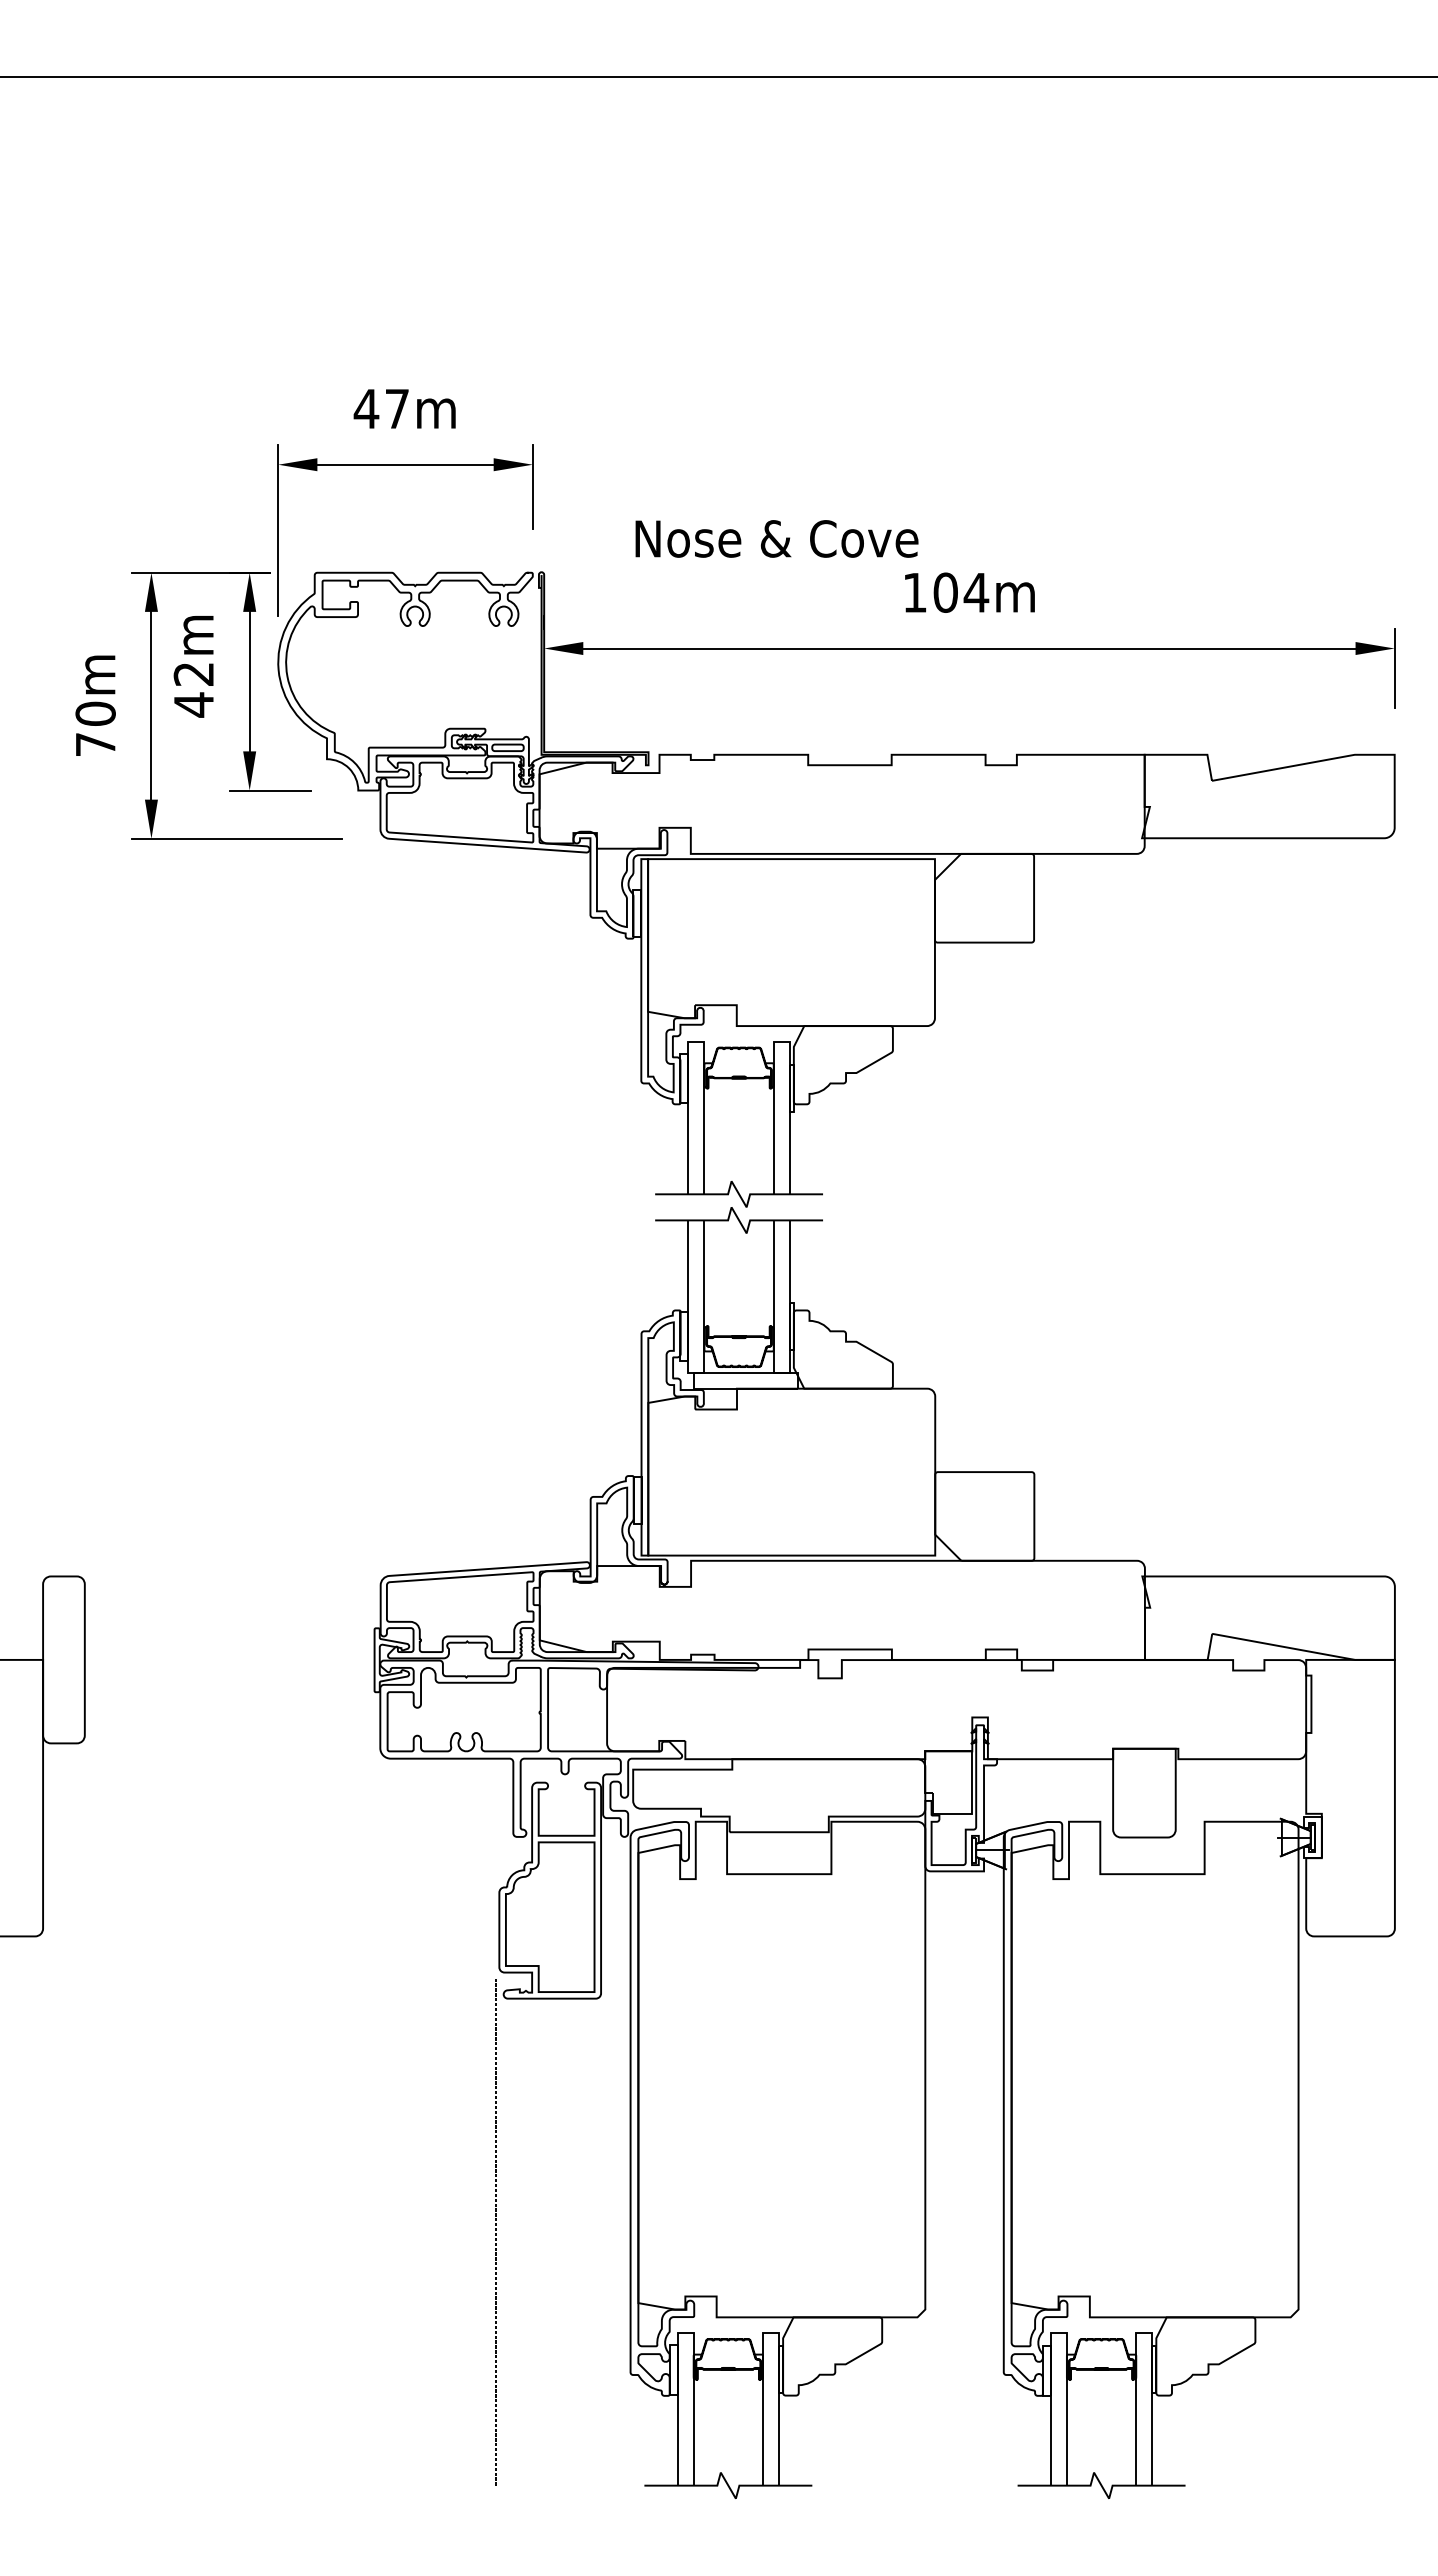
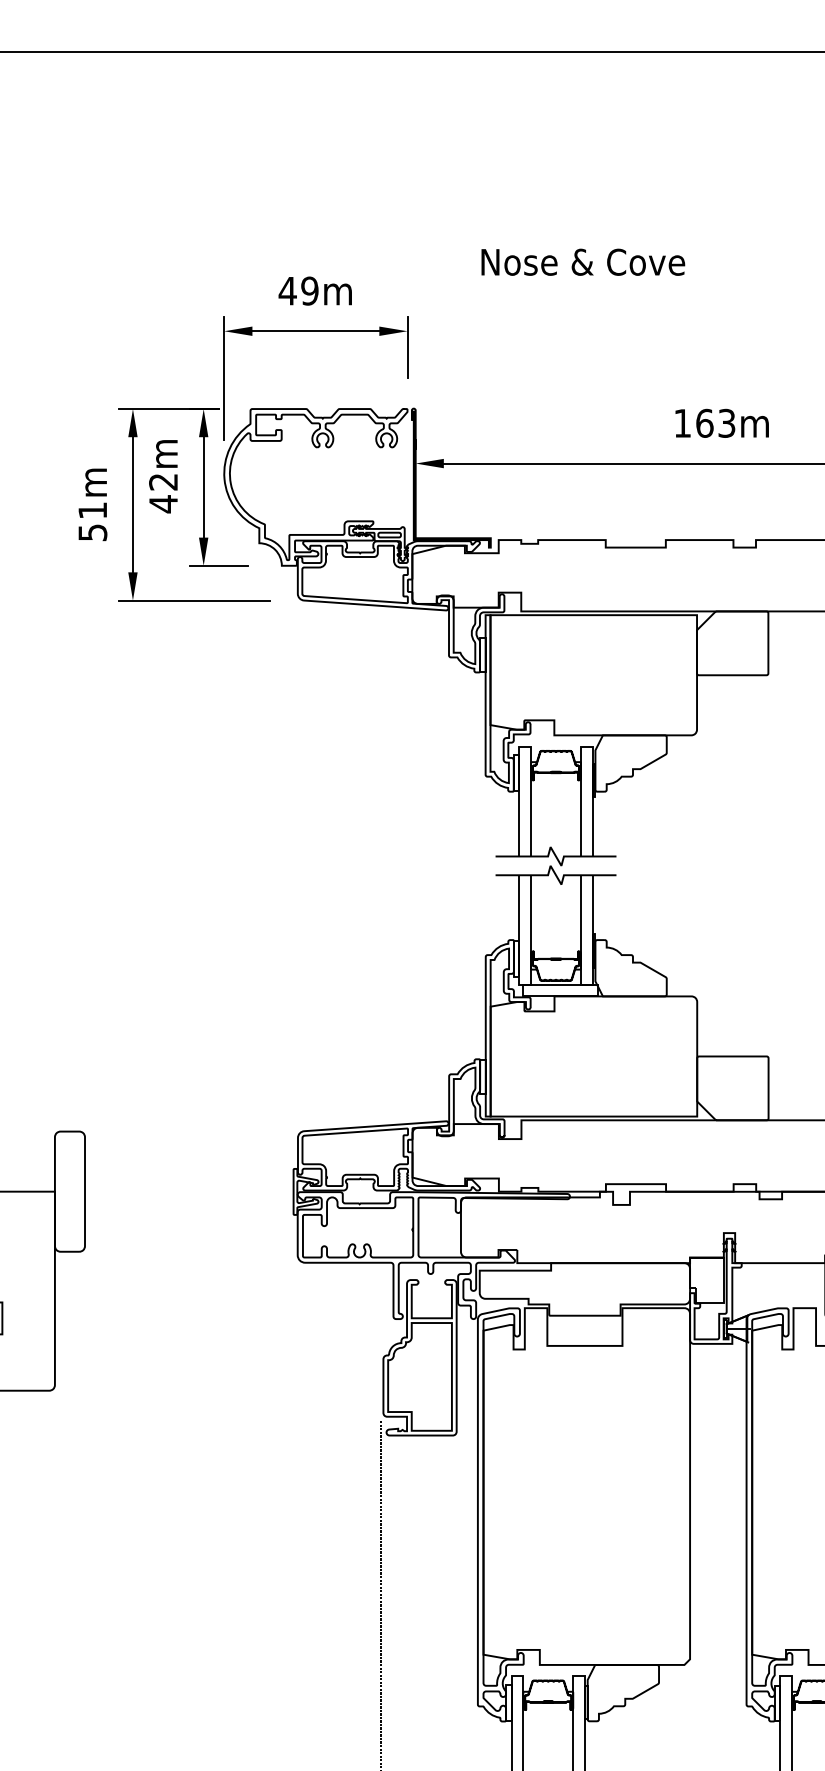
text: (397, 408) -> (310, 290), 47m -> 49m
text: (776, 538) -> (582, 261), moved
text: (961, 592) -> (716, 423), 104m -> 163m
text: (95, 728) -> (92, 521), 70m -> 51m

